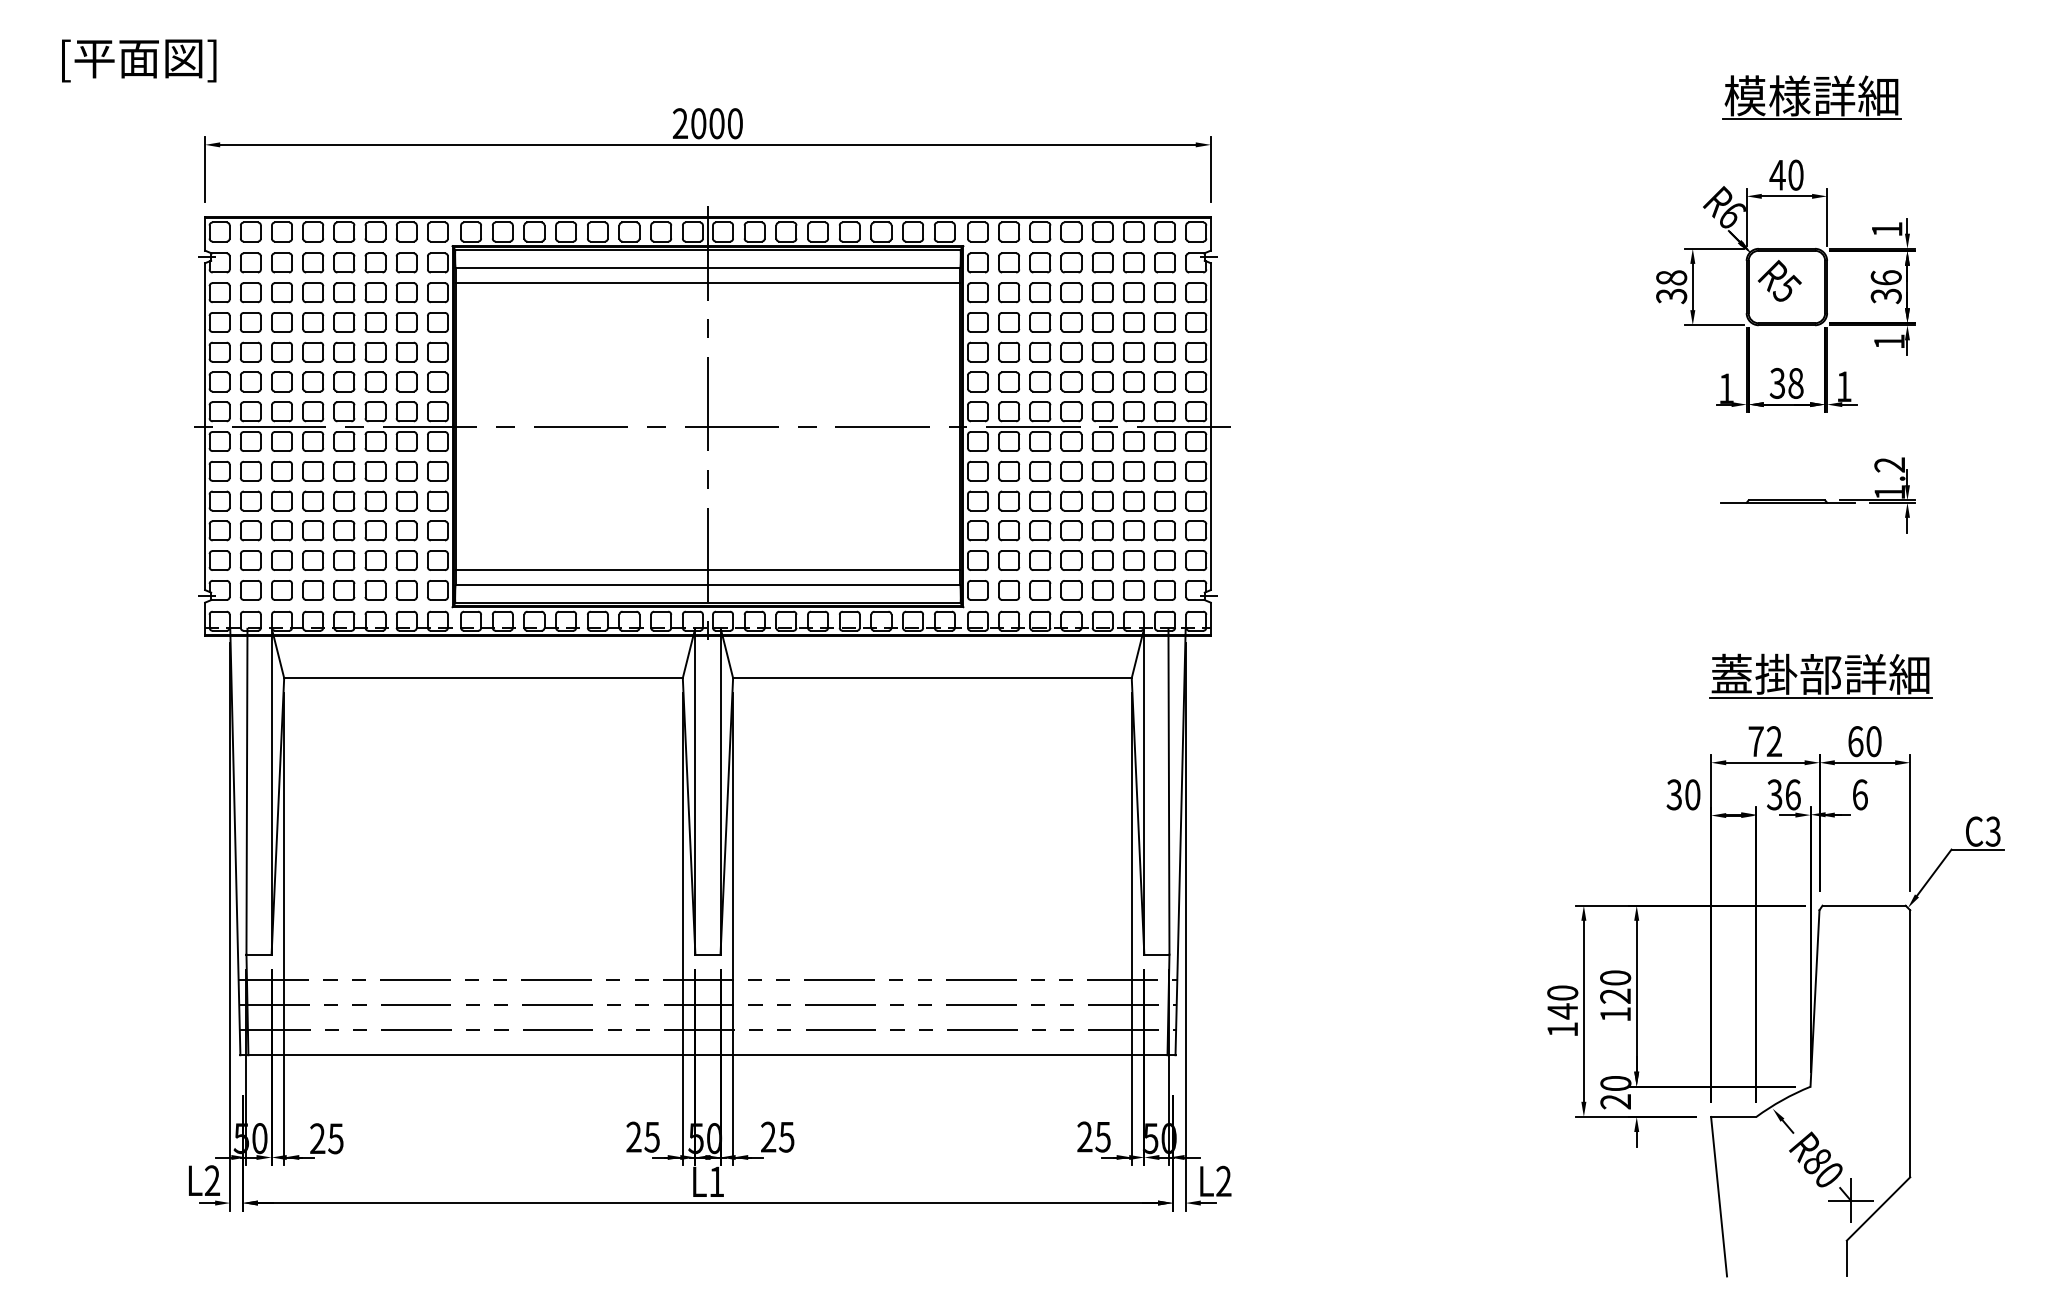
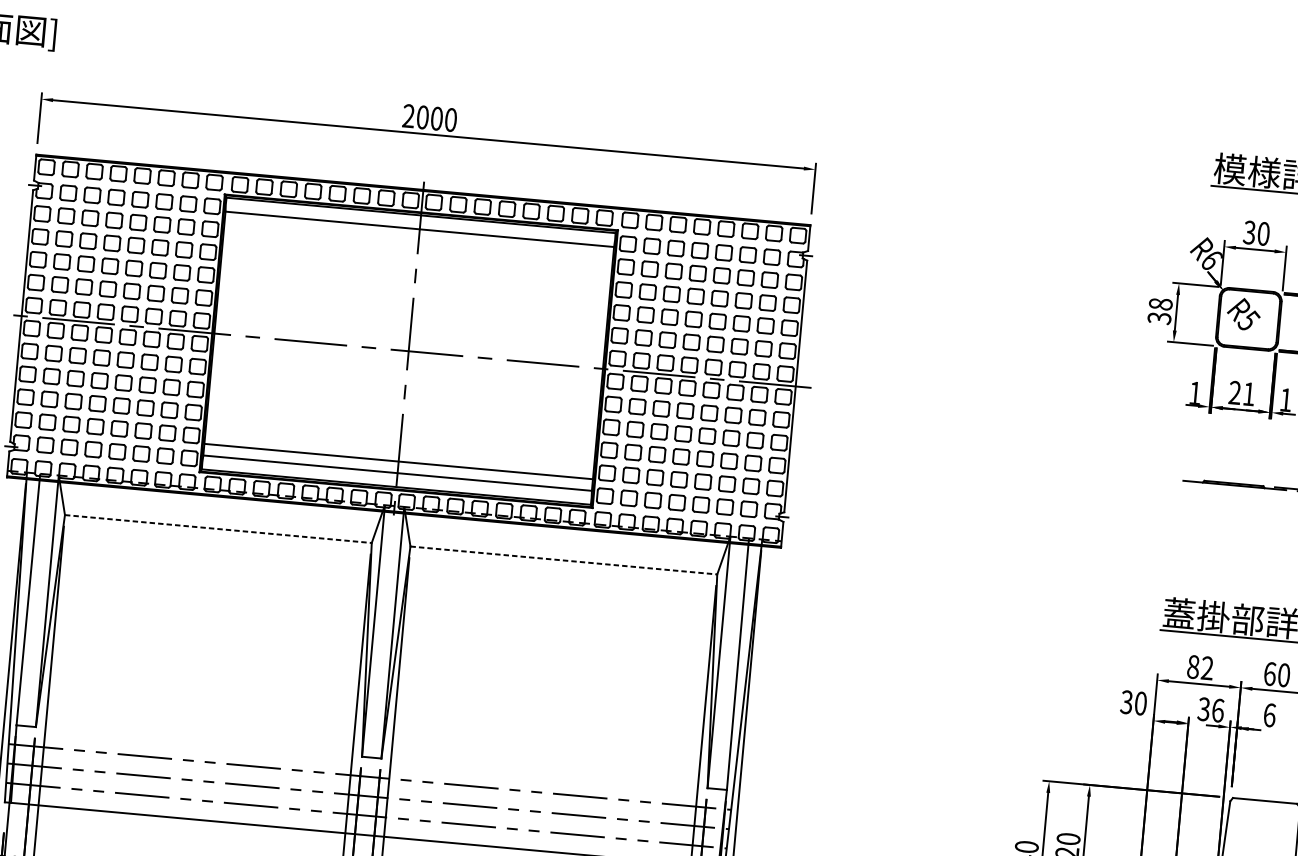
text: (1777, 174) -> (1249, 232), 40 -> 30
line: (707, 283) -> (418, 241), removed
text: (1786, 383) -> (1241, 393), 38 -> 21
line: (484, 678) -> (219, 529), solid -> dashed
line: (932, 678) -> (563, 560), solid -> dashed
text: (1755, 741) -> (1192, 666), 72 -> 82

